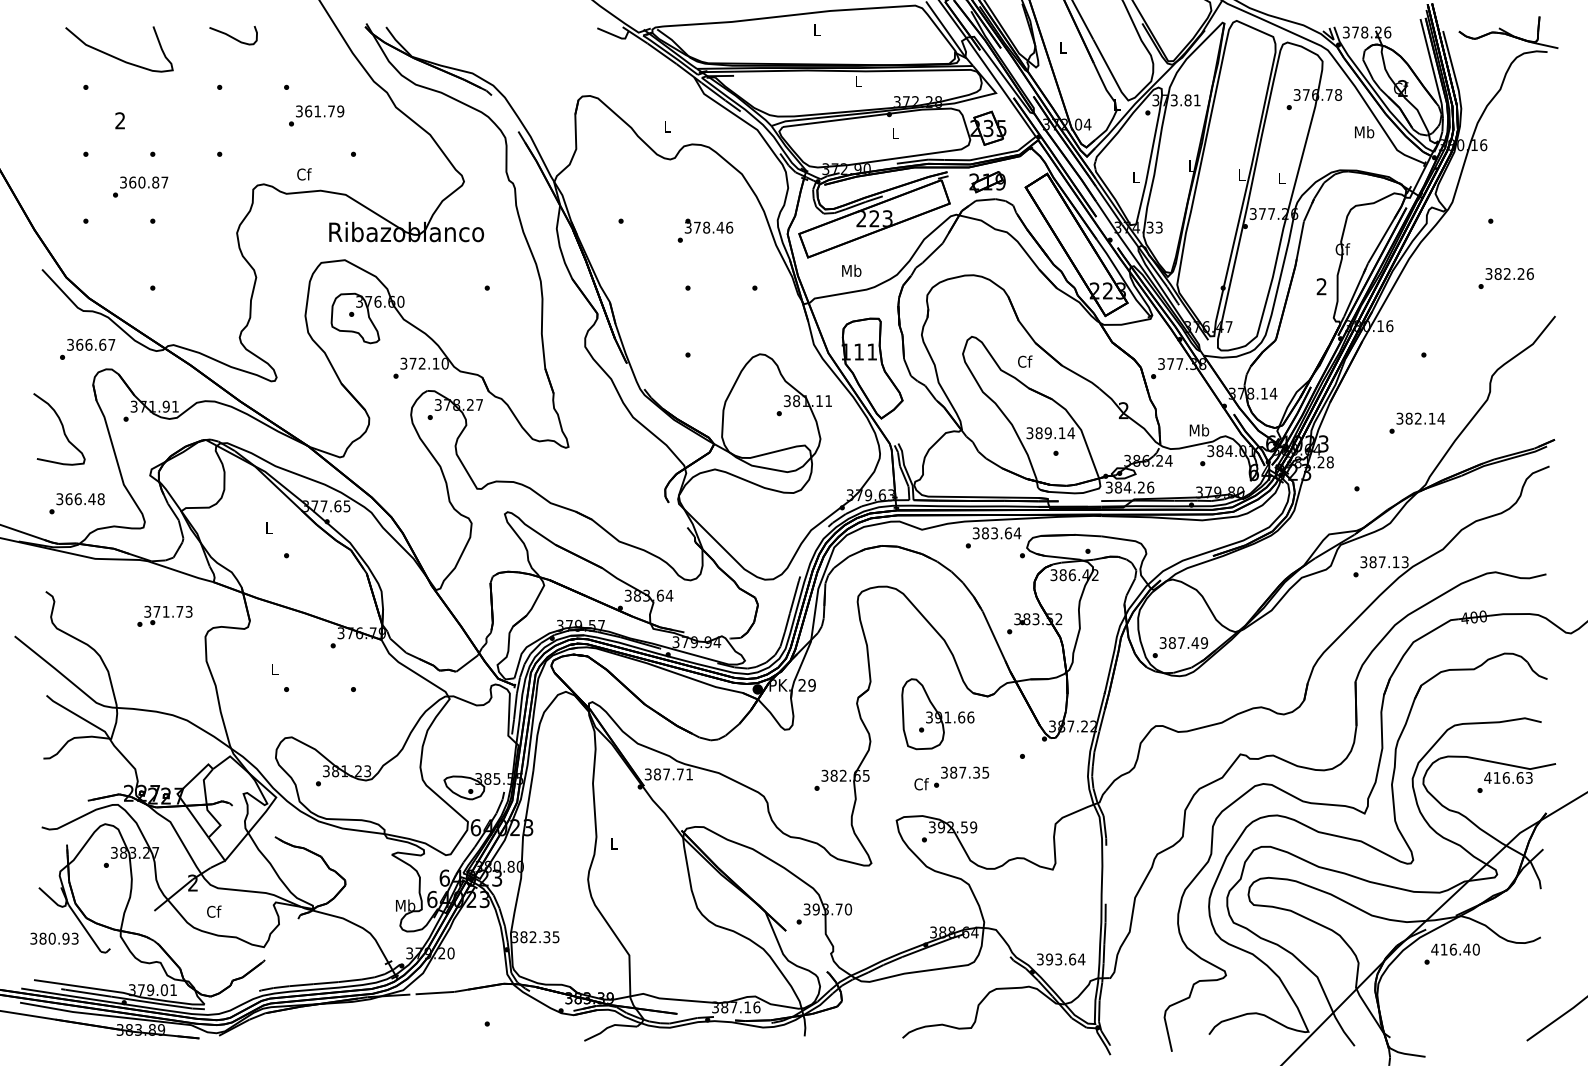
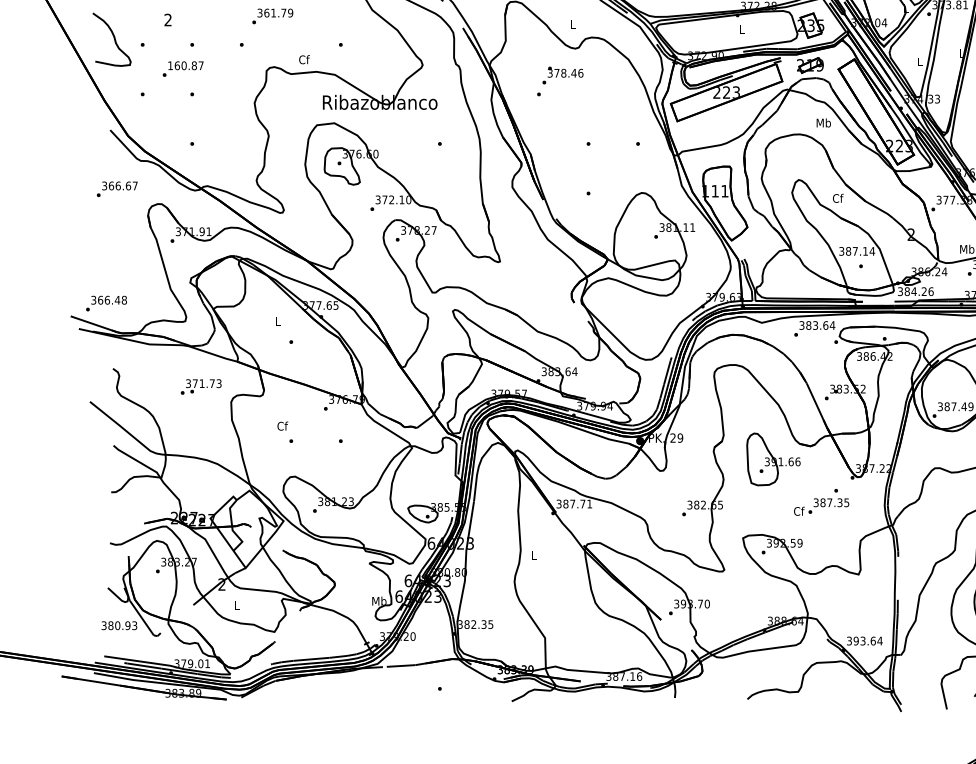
text: (316, 115) -> (272, 16), moved
text: (123, 182) -> (170, 65), 360.87 -> 160.87
text: (705, 230) -> (562, 75), moved
text: (851, 270) -> (823, 122), moved
text: (87, 348) -> (117, 188), moved
curve: (62, 429) -> (114, 39), moved
text: (1047, 433) -> (854, 251), 389.14 -> 387.14
text: (76, 503) -> (106, 303), moved
text: (275, 669) -> (283, 426), L -> Cf
text: (951, 778) -> (821, 507), moved
text: (214, 911) -> (237, 605), Cf -> L

